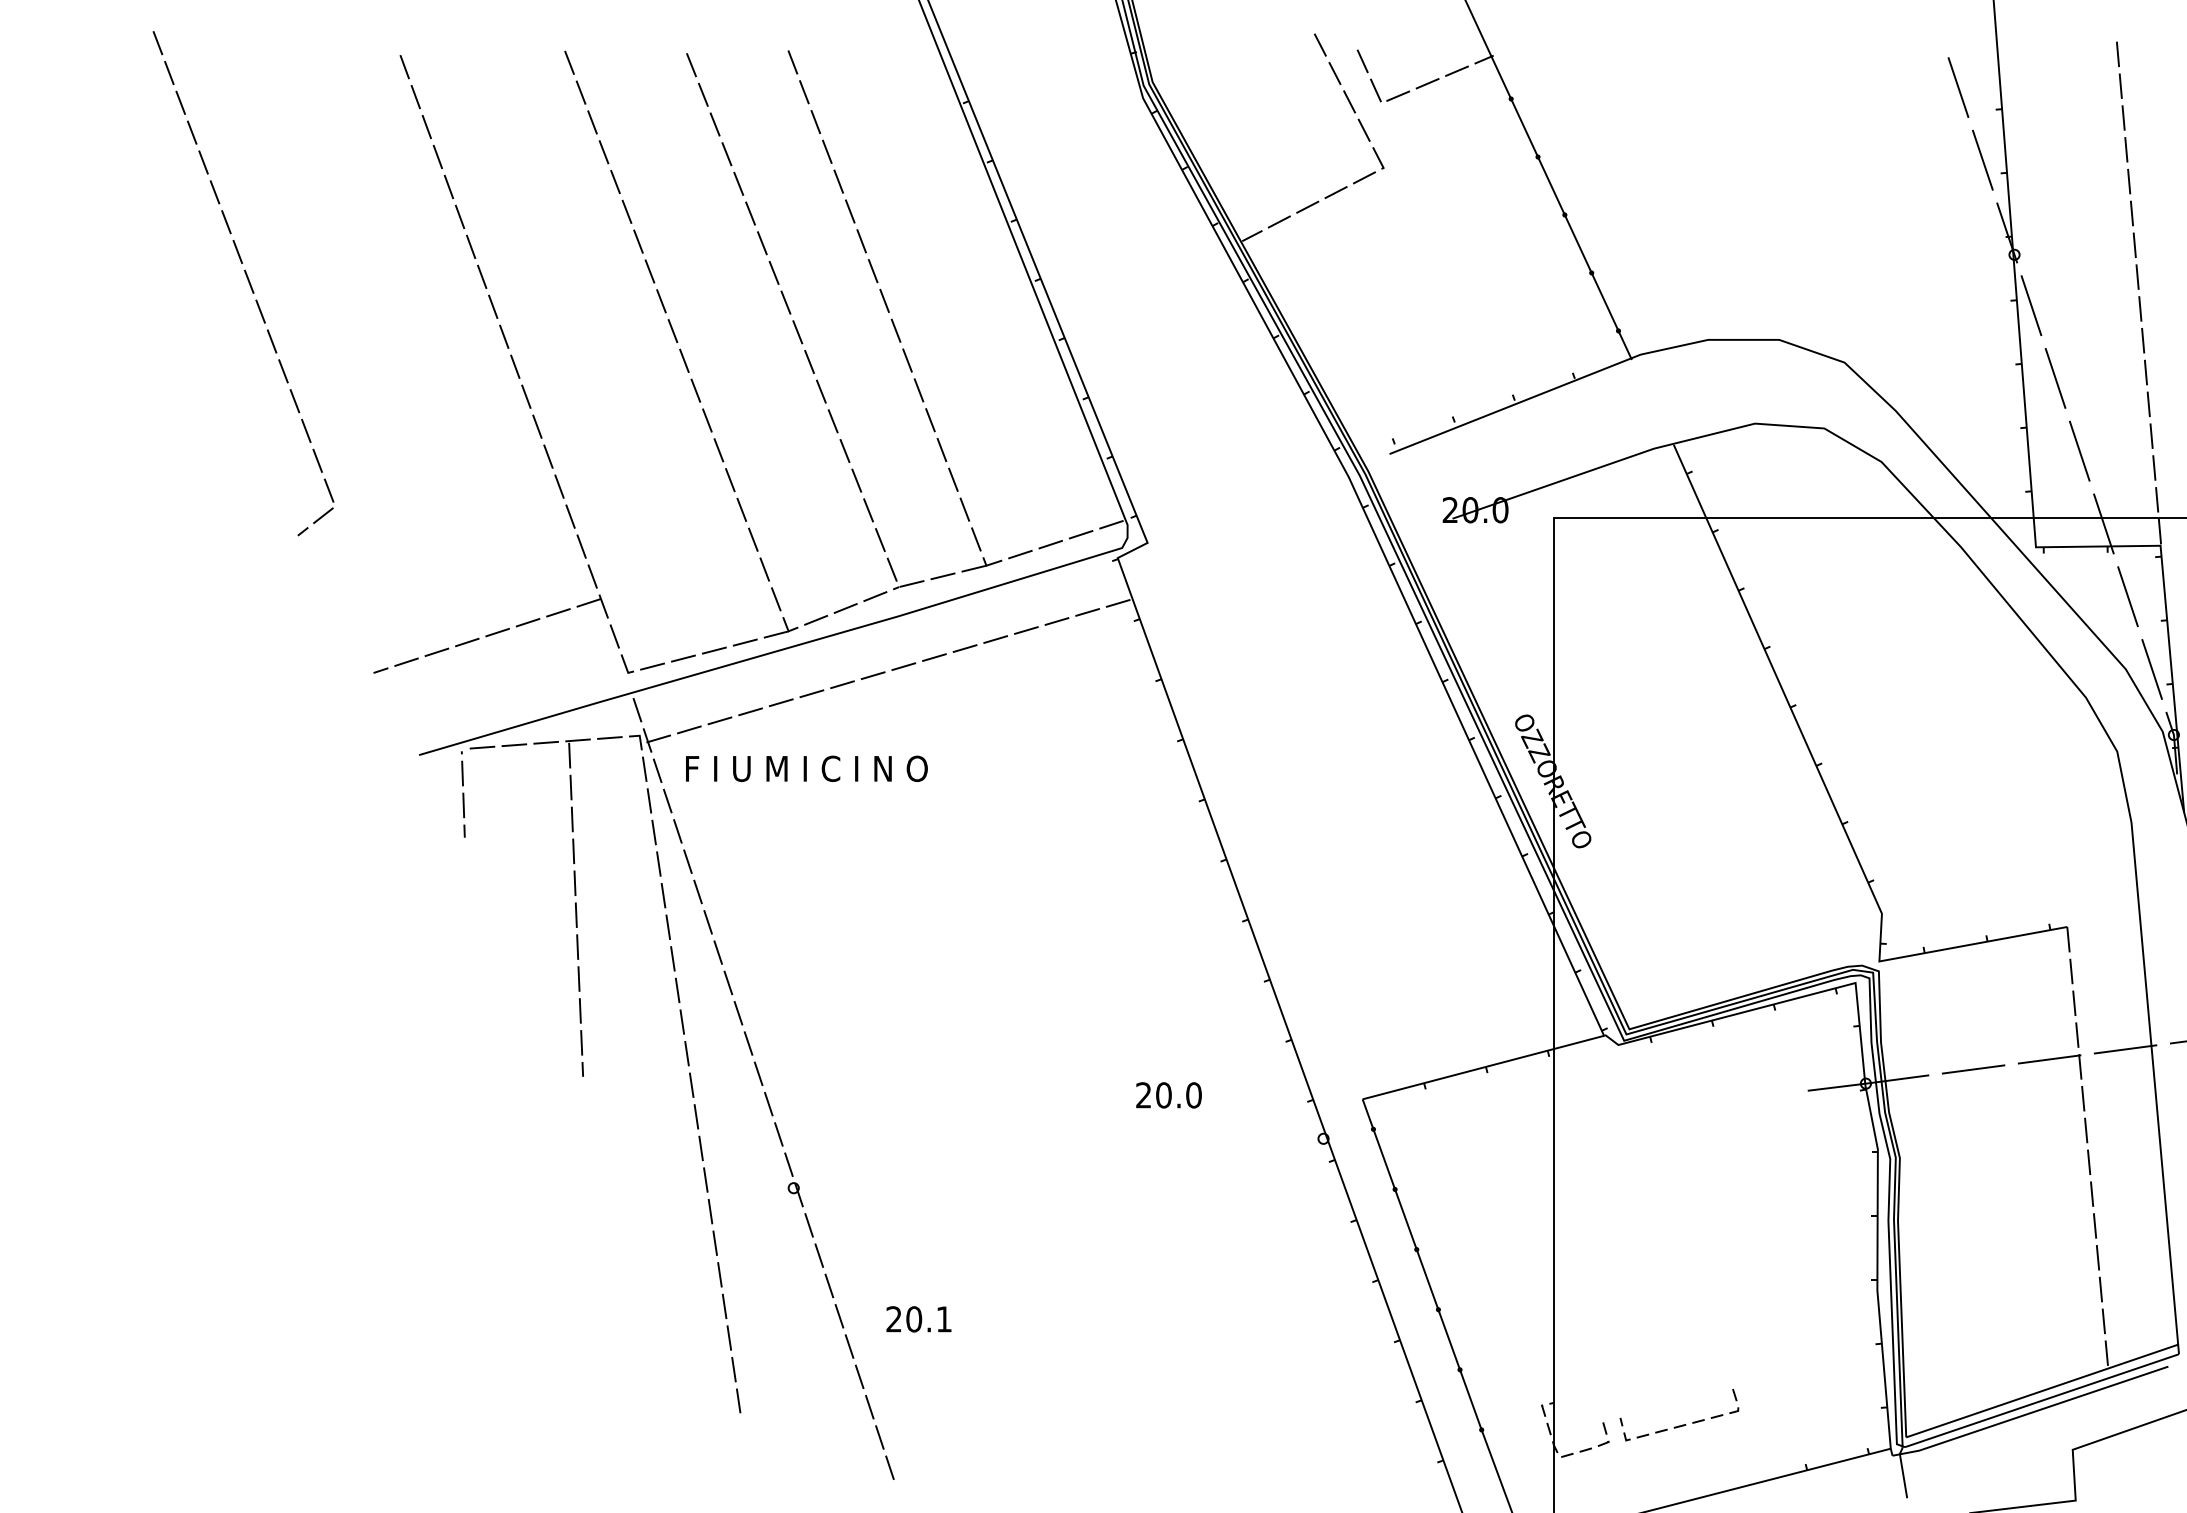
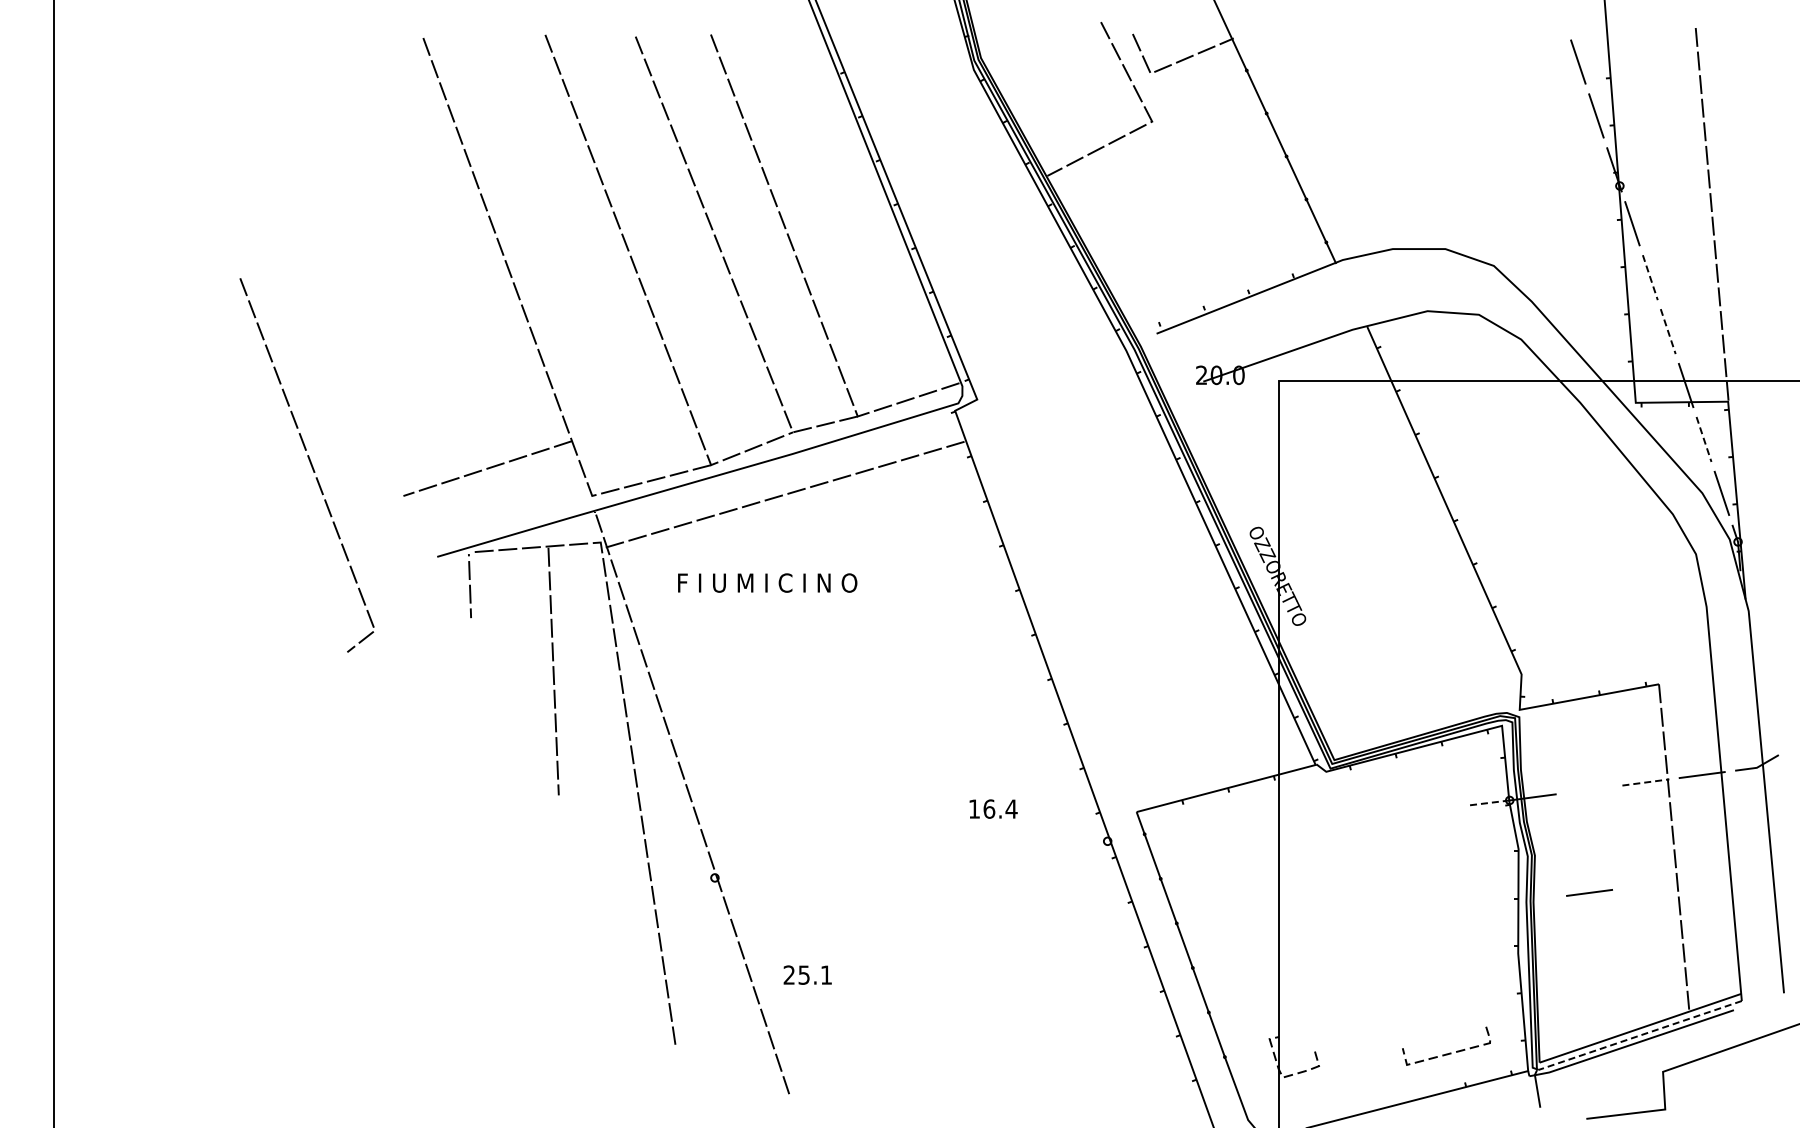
part: (242, 283) -> (306, 465), moved
line: (2055, 378) -> (1650, 277), solid -> dashed
line: (2080, 451) -> (1668, 331), solid -> dashed
line: (2128, 596) -> (1704, 439), solid -> dashed
text: (806, 768) -> (767, 582), moved
line: (2049, 1059) -> (1645, 782), solid -> dashed
line: (1973, 1068) -> (1589, 892), moved
line: (1837, 1087) -> (1488, 803), solid -> dashed
text: (1168, 1094) -> (992, 808), 20.0 -> 16.4
text: (914, 1318) -> (804, 974), 20.1 -> 25.1
line: (2040, 1400) -> (1639, 1035), solid -> dashed
part: (1683, 1423) -> (1449, 1052), moved

